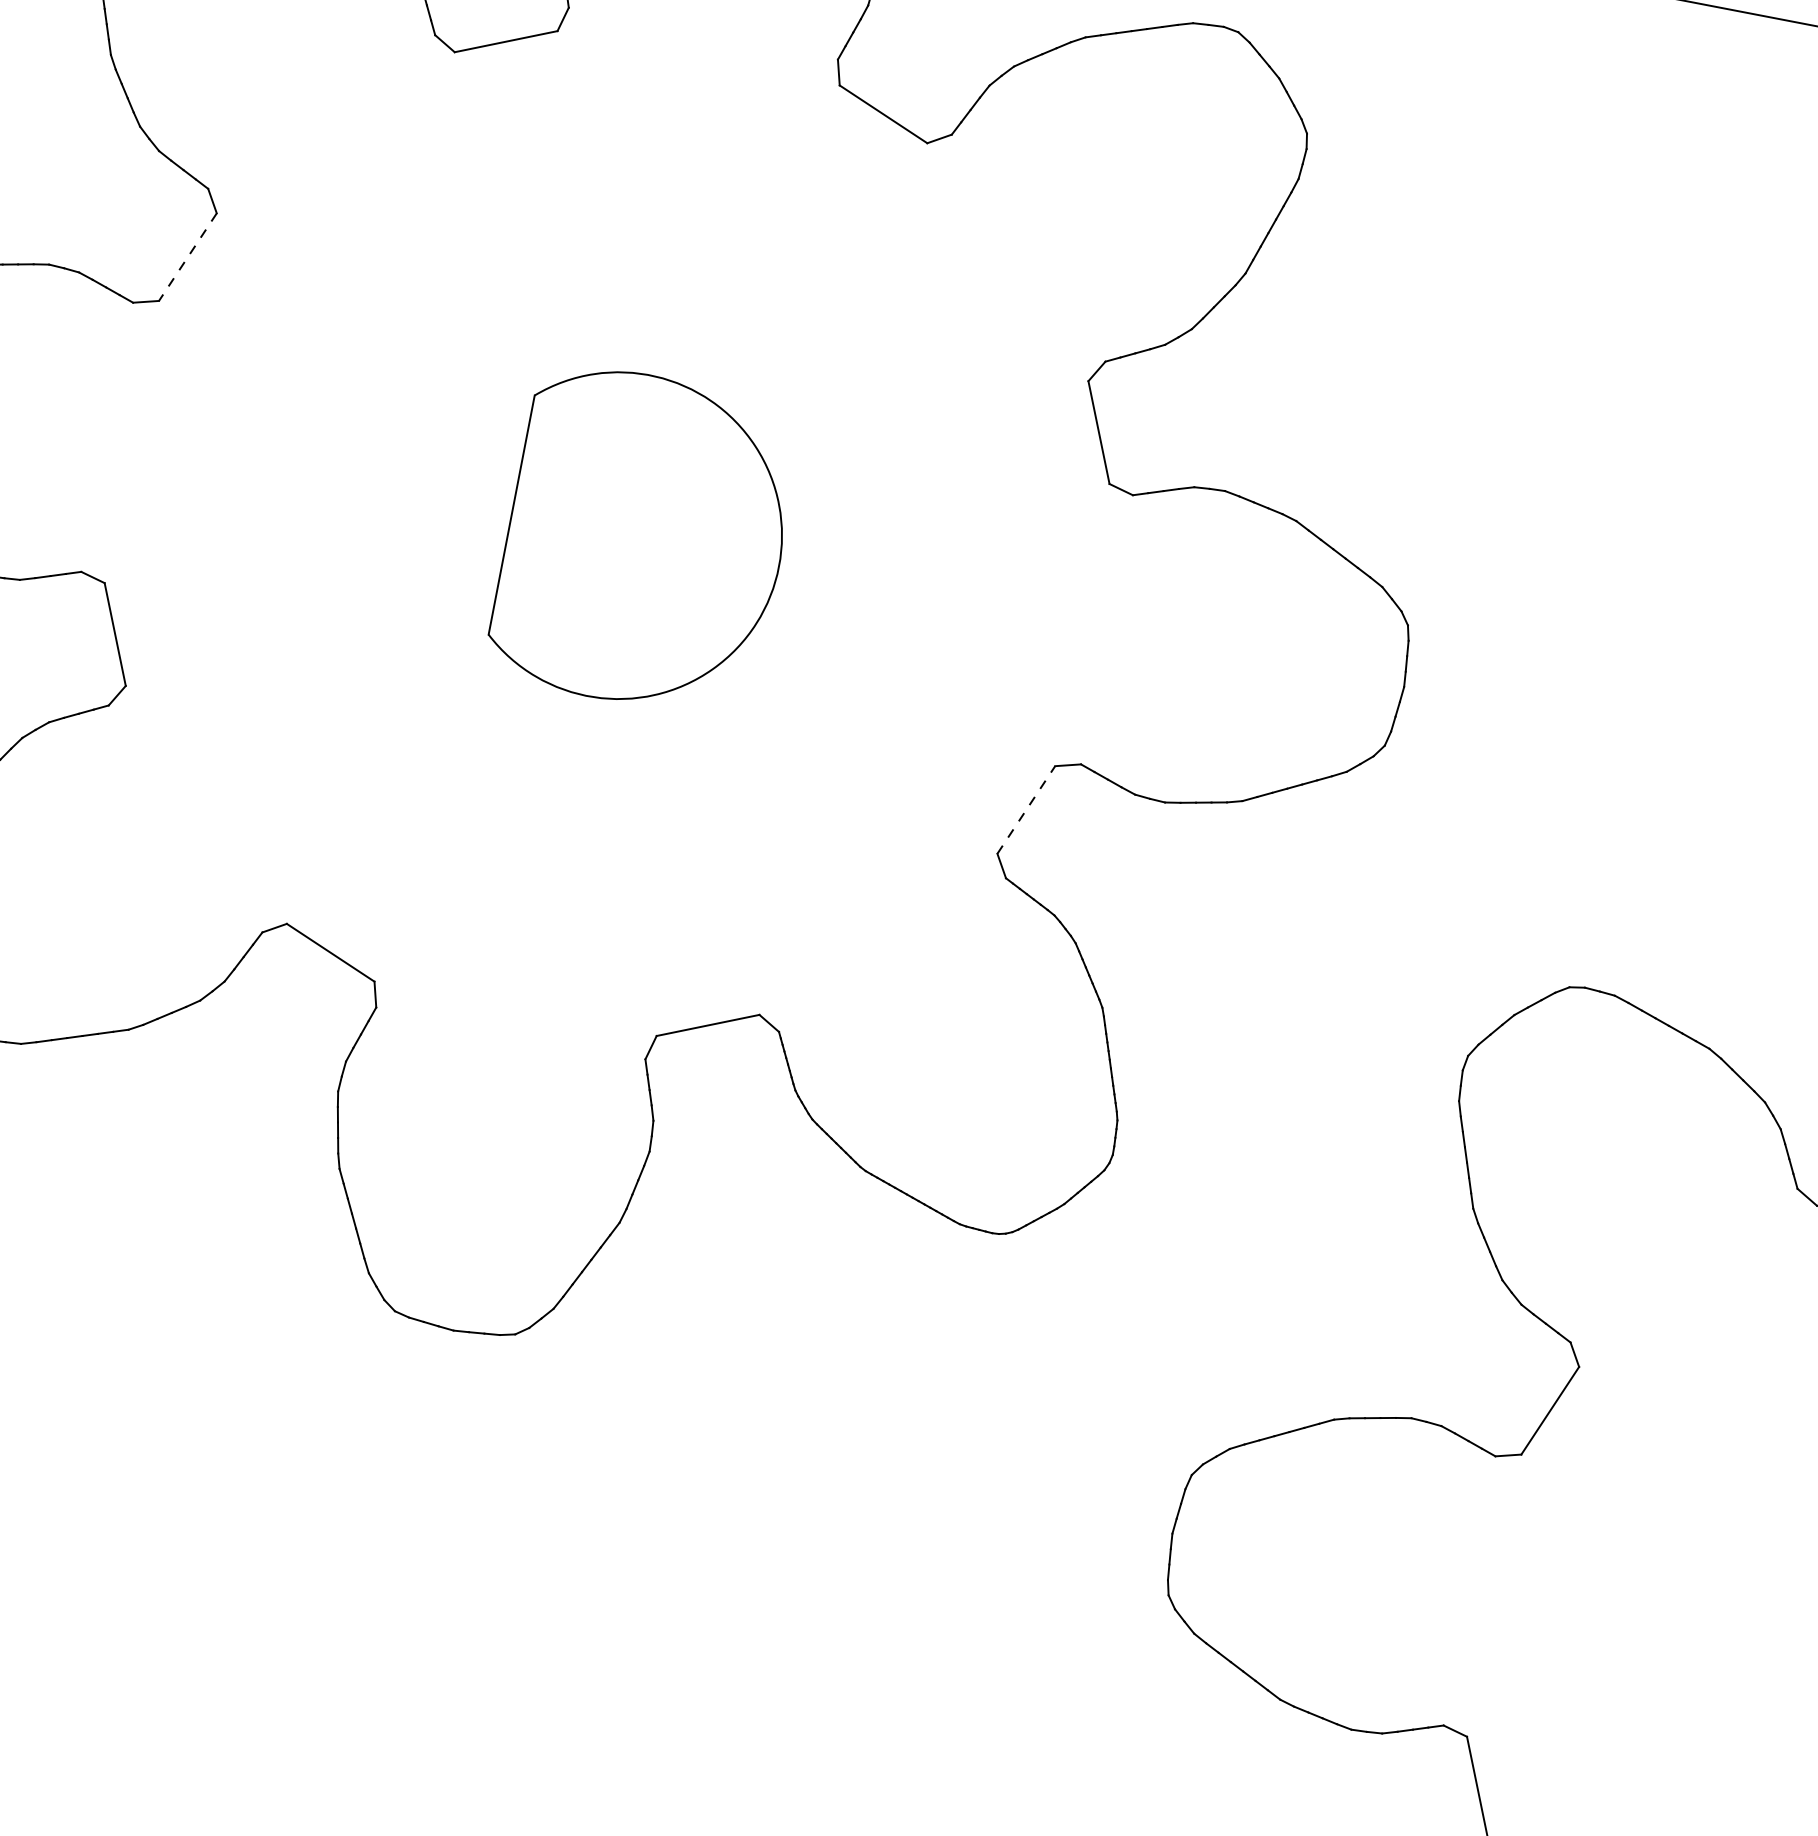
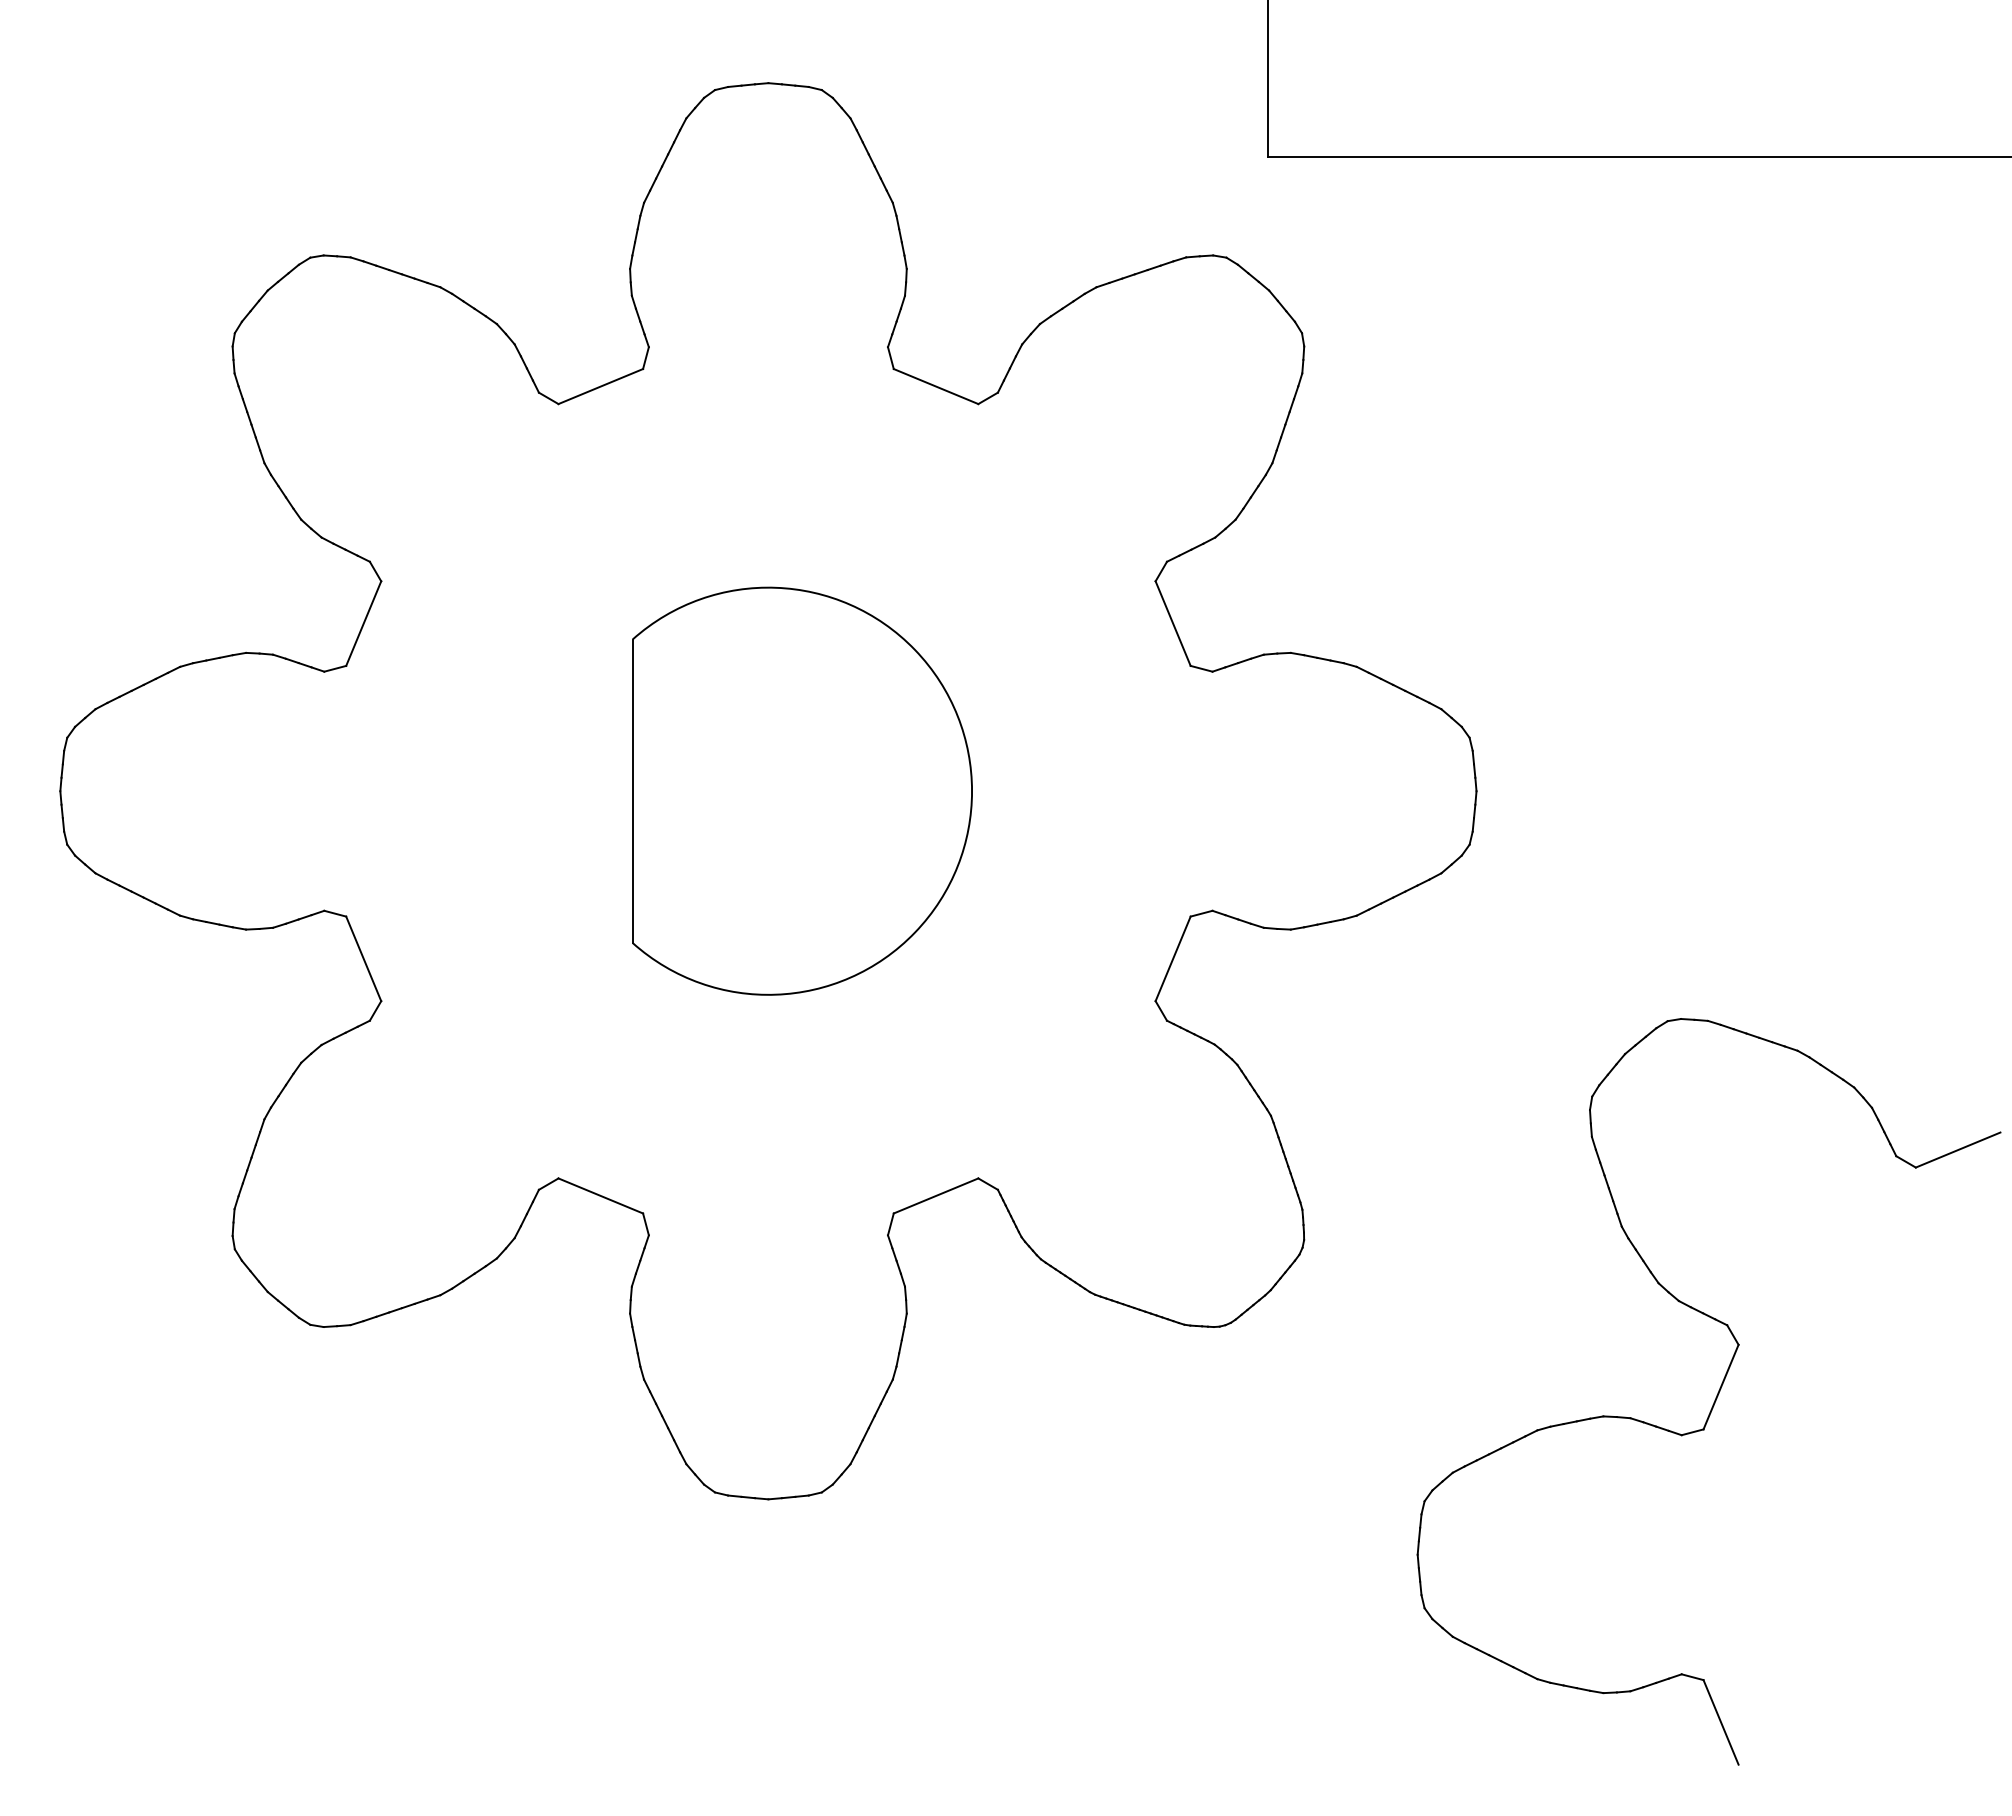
line: (187, 256) -> (363, 623), dashed -> solid
part: (645, 540) -> (802, 790), size x1.43
line: (1026, 809) -> (1173, 958), dashed -> solid

